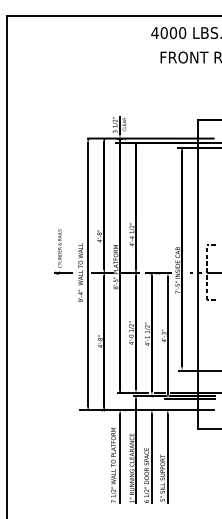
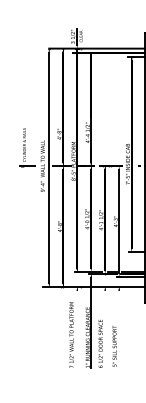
line: (120, 458) -> (77, 329), removed
line: (151, 458) -> (104, 329), removed
line: (167, 458) -> (118, 329), removed

